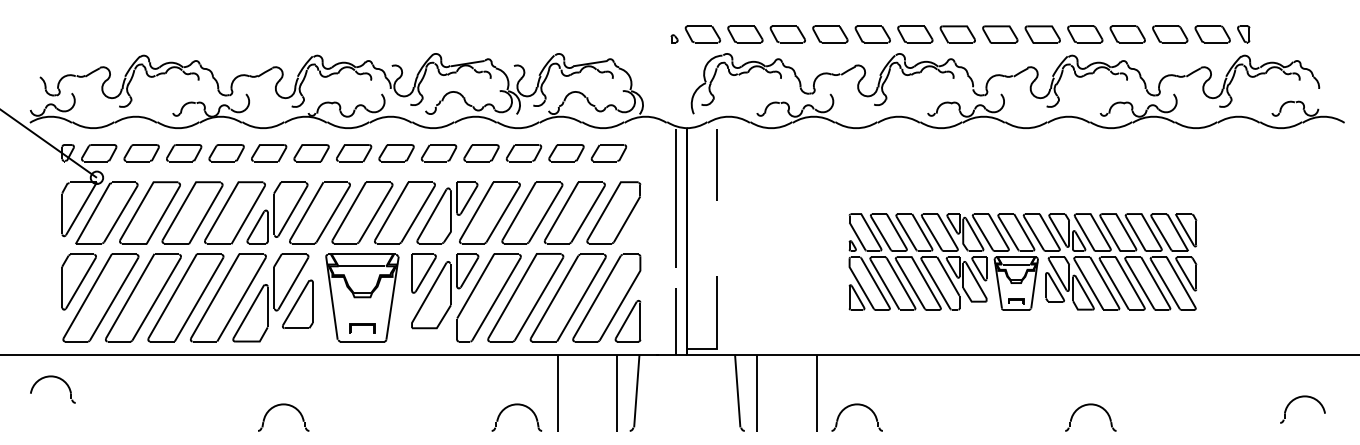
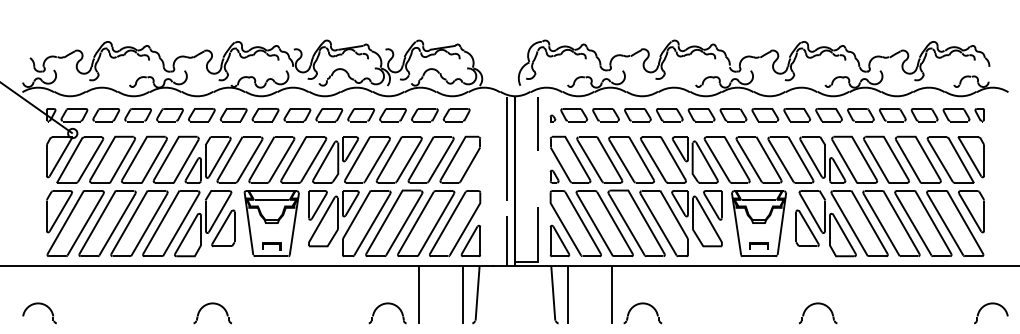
part: (959, 35) -> (766, 115), moved
part: (1022, 261) -> (766, 196), size x1.67
part: (57, 379) -> (43, 305), moved
part: (1298, 399) -> (987, 305), moved

